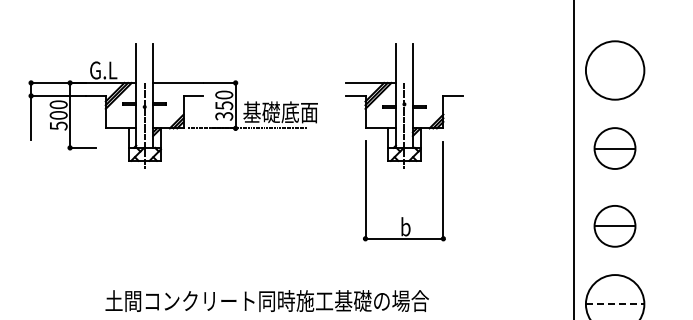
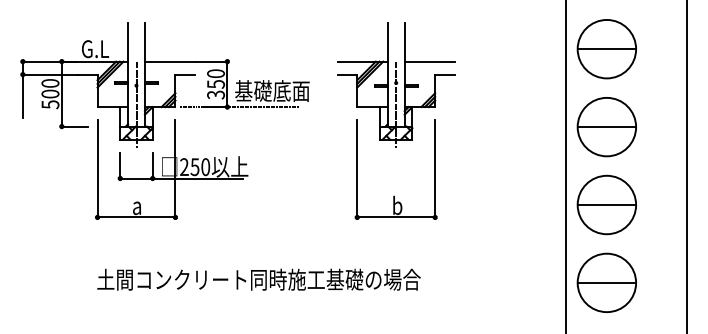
line: (614, 70) -> (606, 49), added
line: (437, 82) -> (429, 61), added
part: (614, 148) -> (606, 127), size x1.43
part: (179, 190) -> (171, 169), added
part: (614, 225) -> (606, 204), size x1.43
line: (615, 303) -> (607, 282), dashed -> solid

